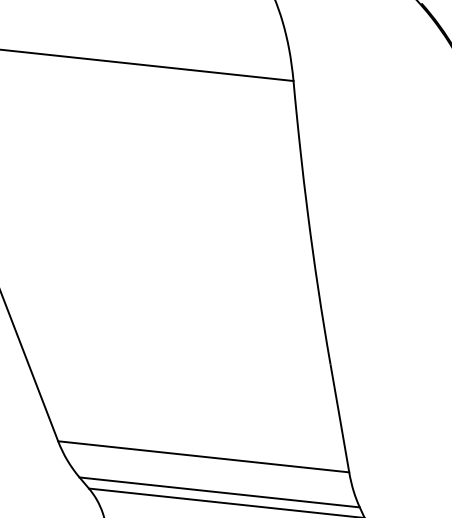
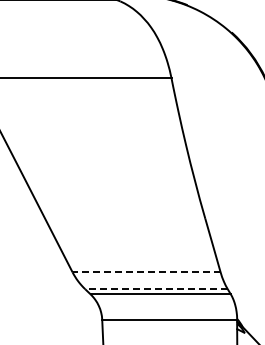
line: (203, 457) -> (146, 272), solid -> dashed
line: (219, 492) -> (156, 289), solid -> dashed

